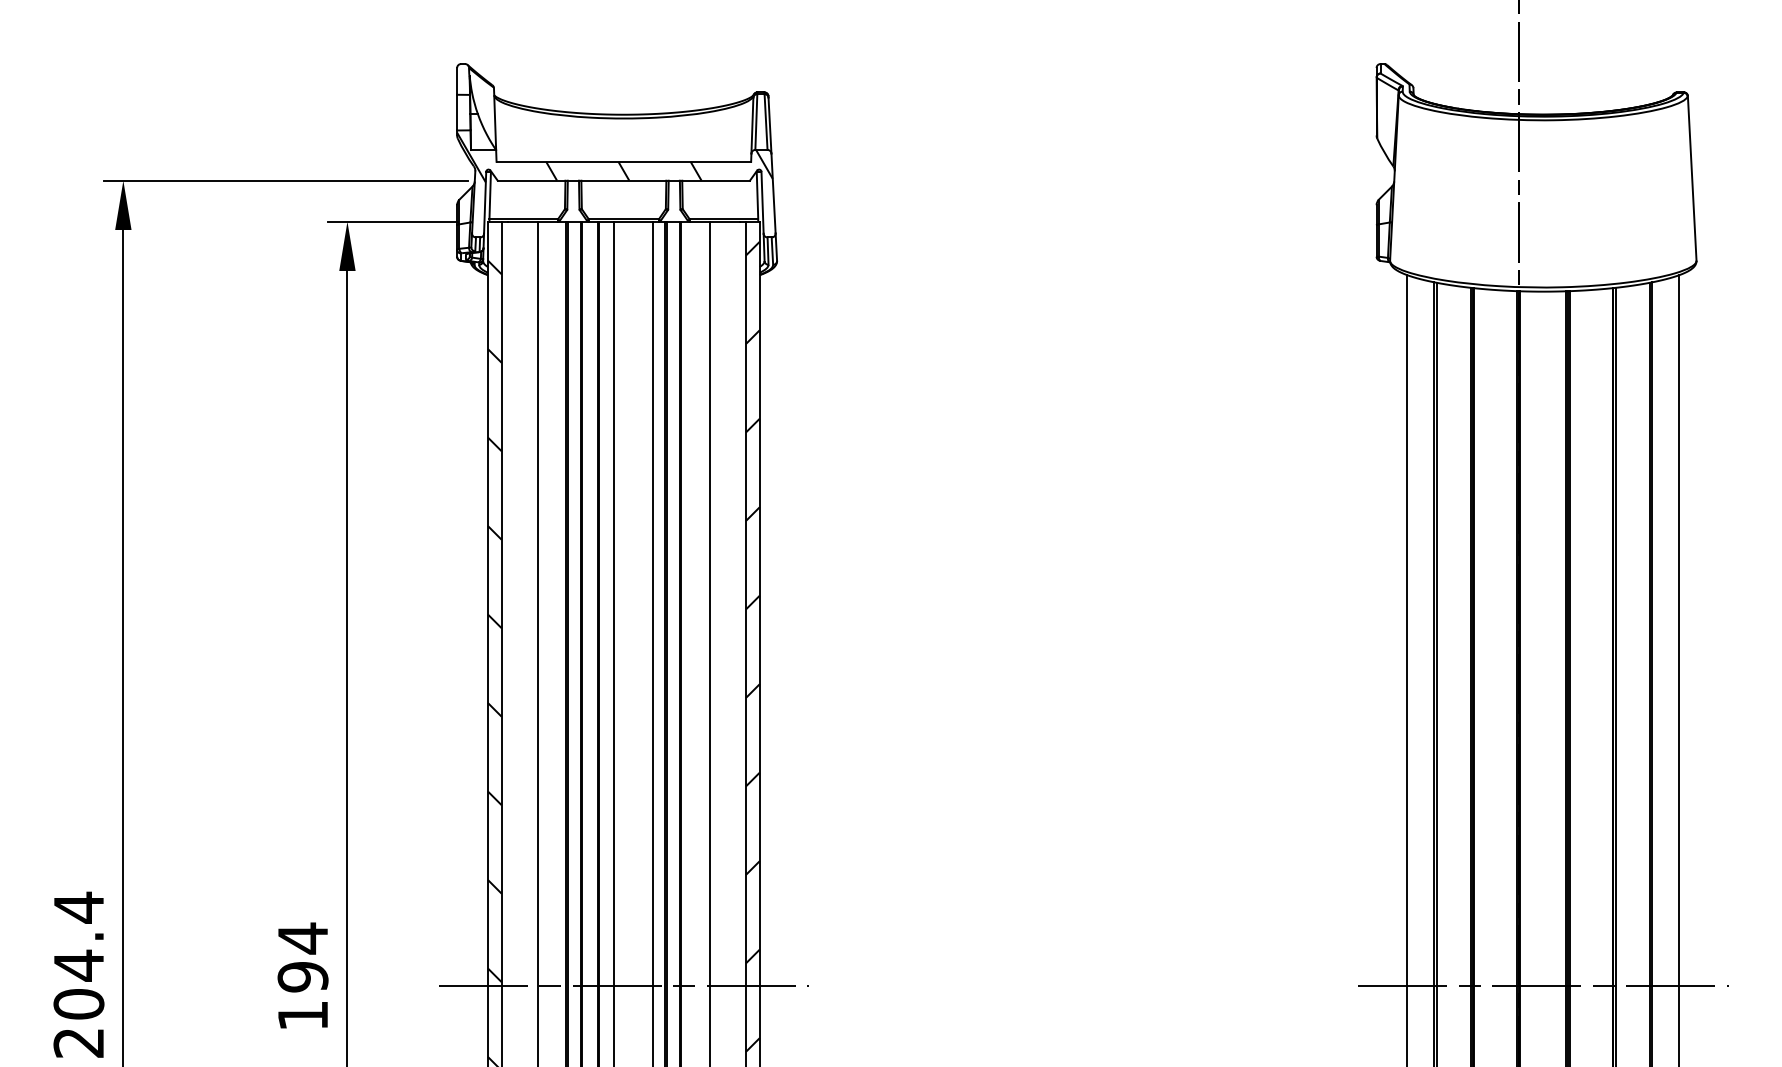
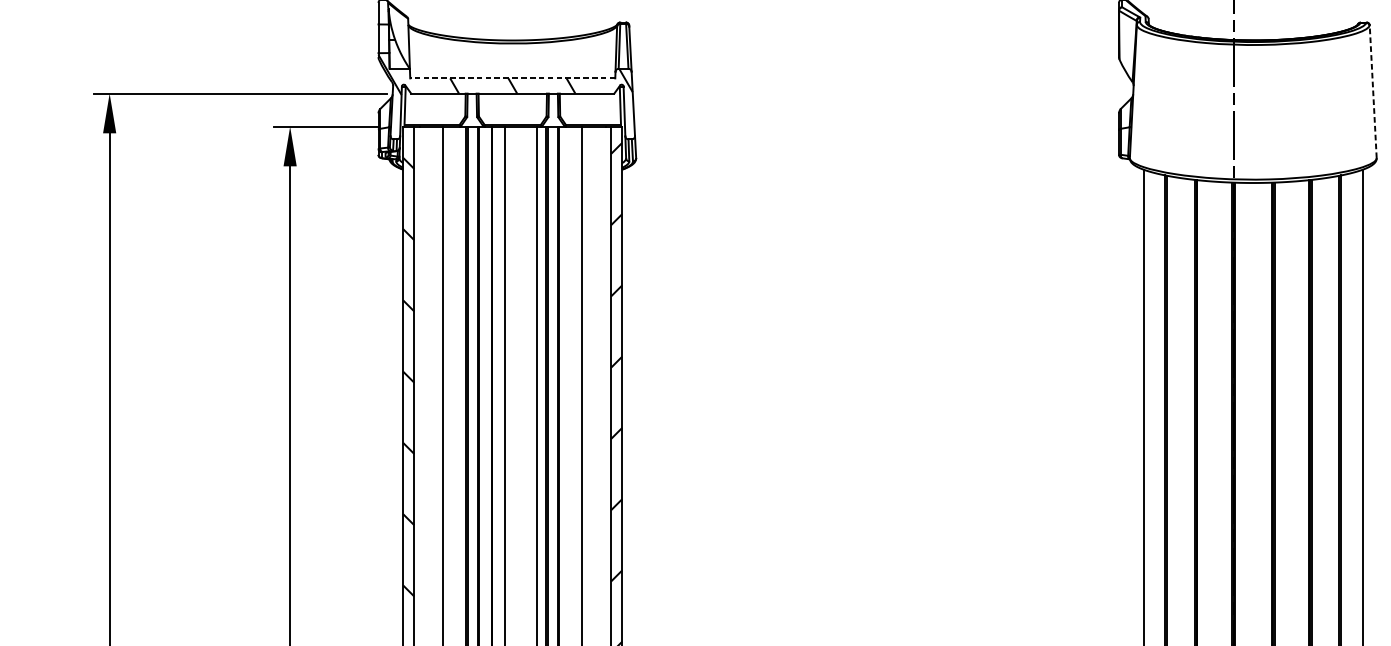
line: (623, 161) -> (512, 78), solid -> dashed
line: (1692, 178) -> (1373, 91), solid -> dashed

